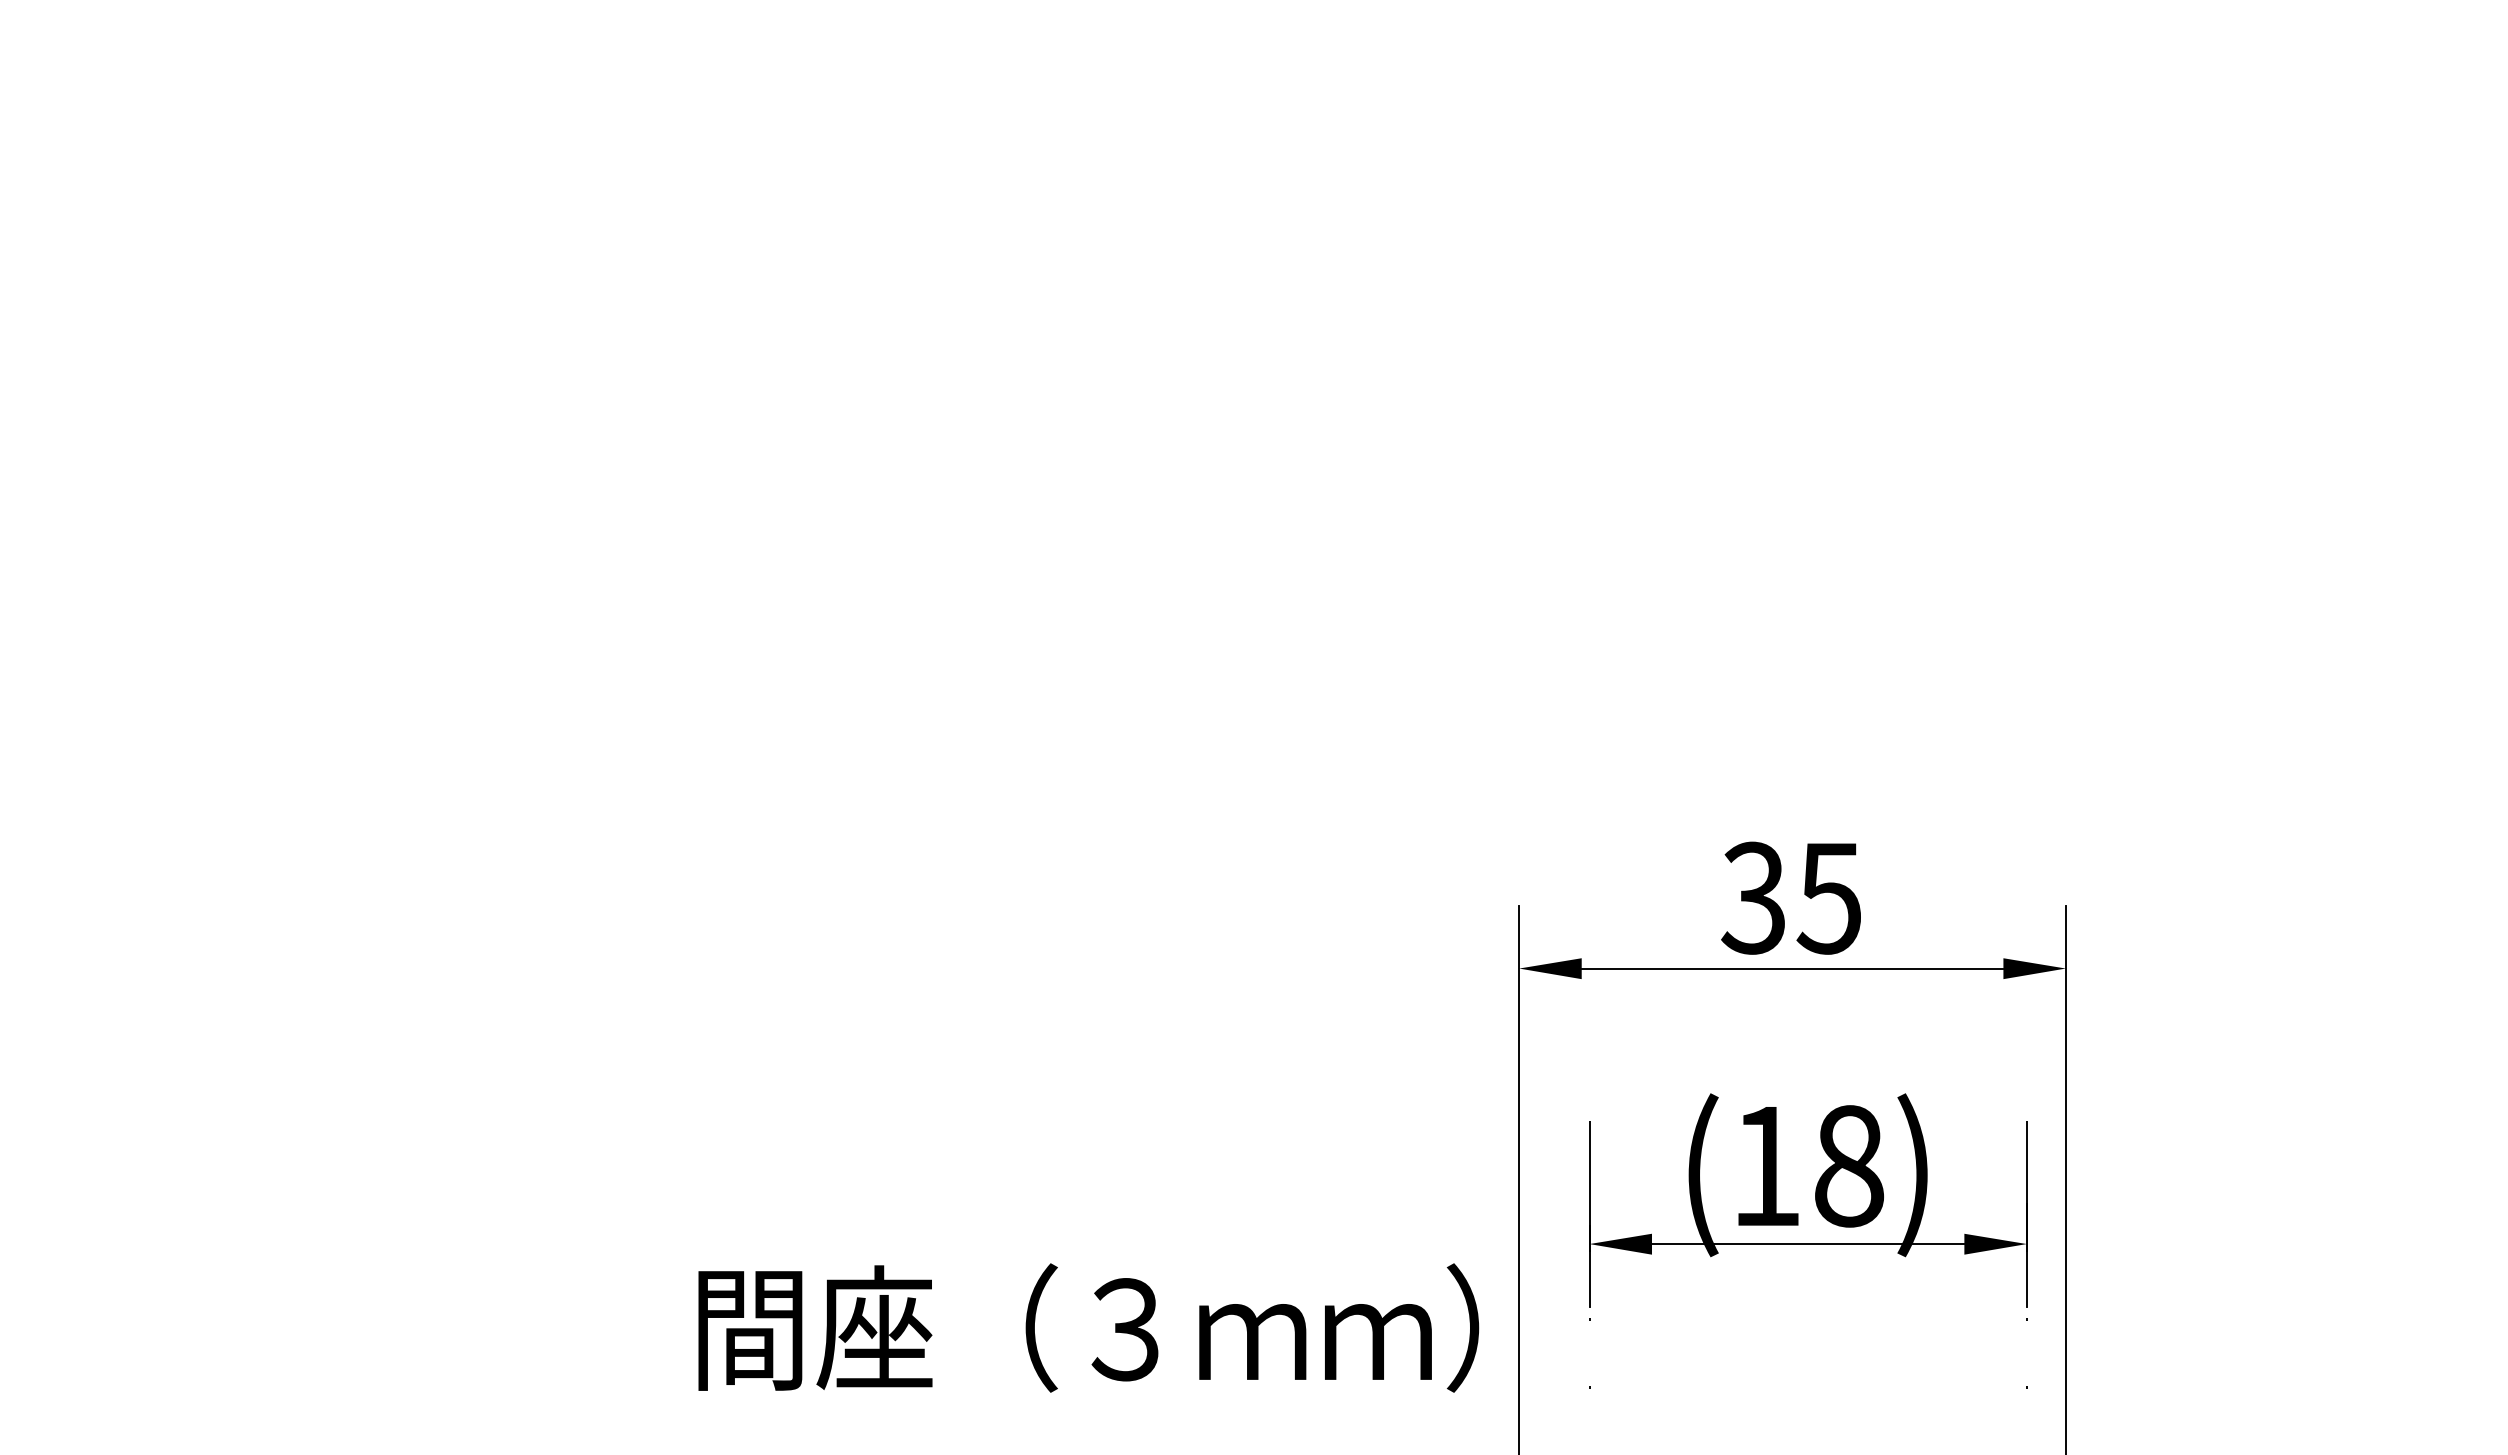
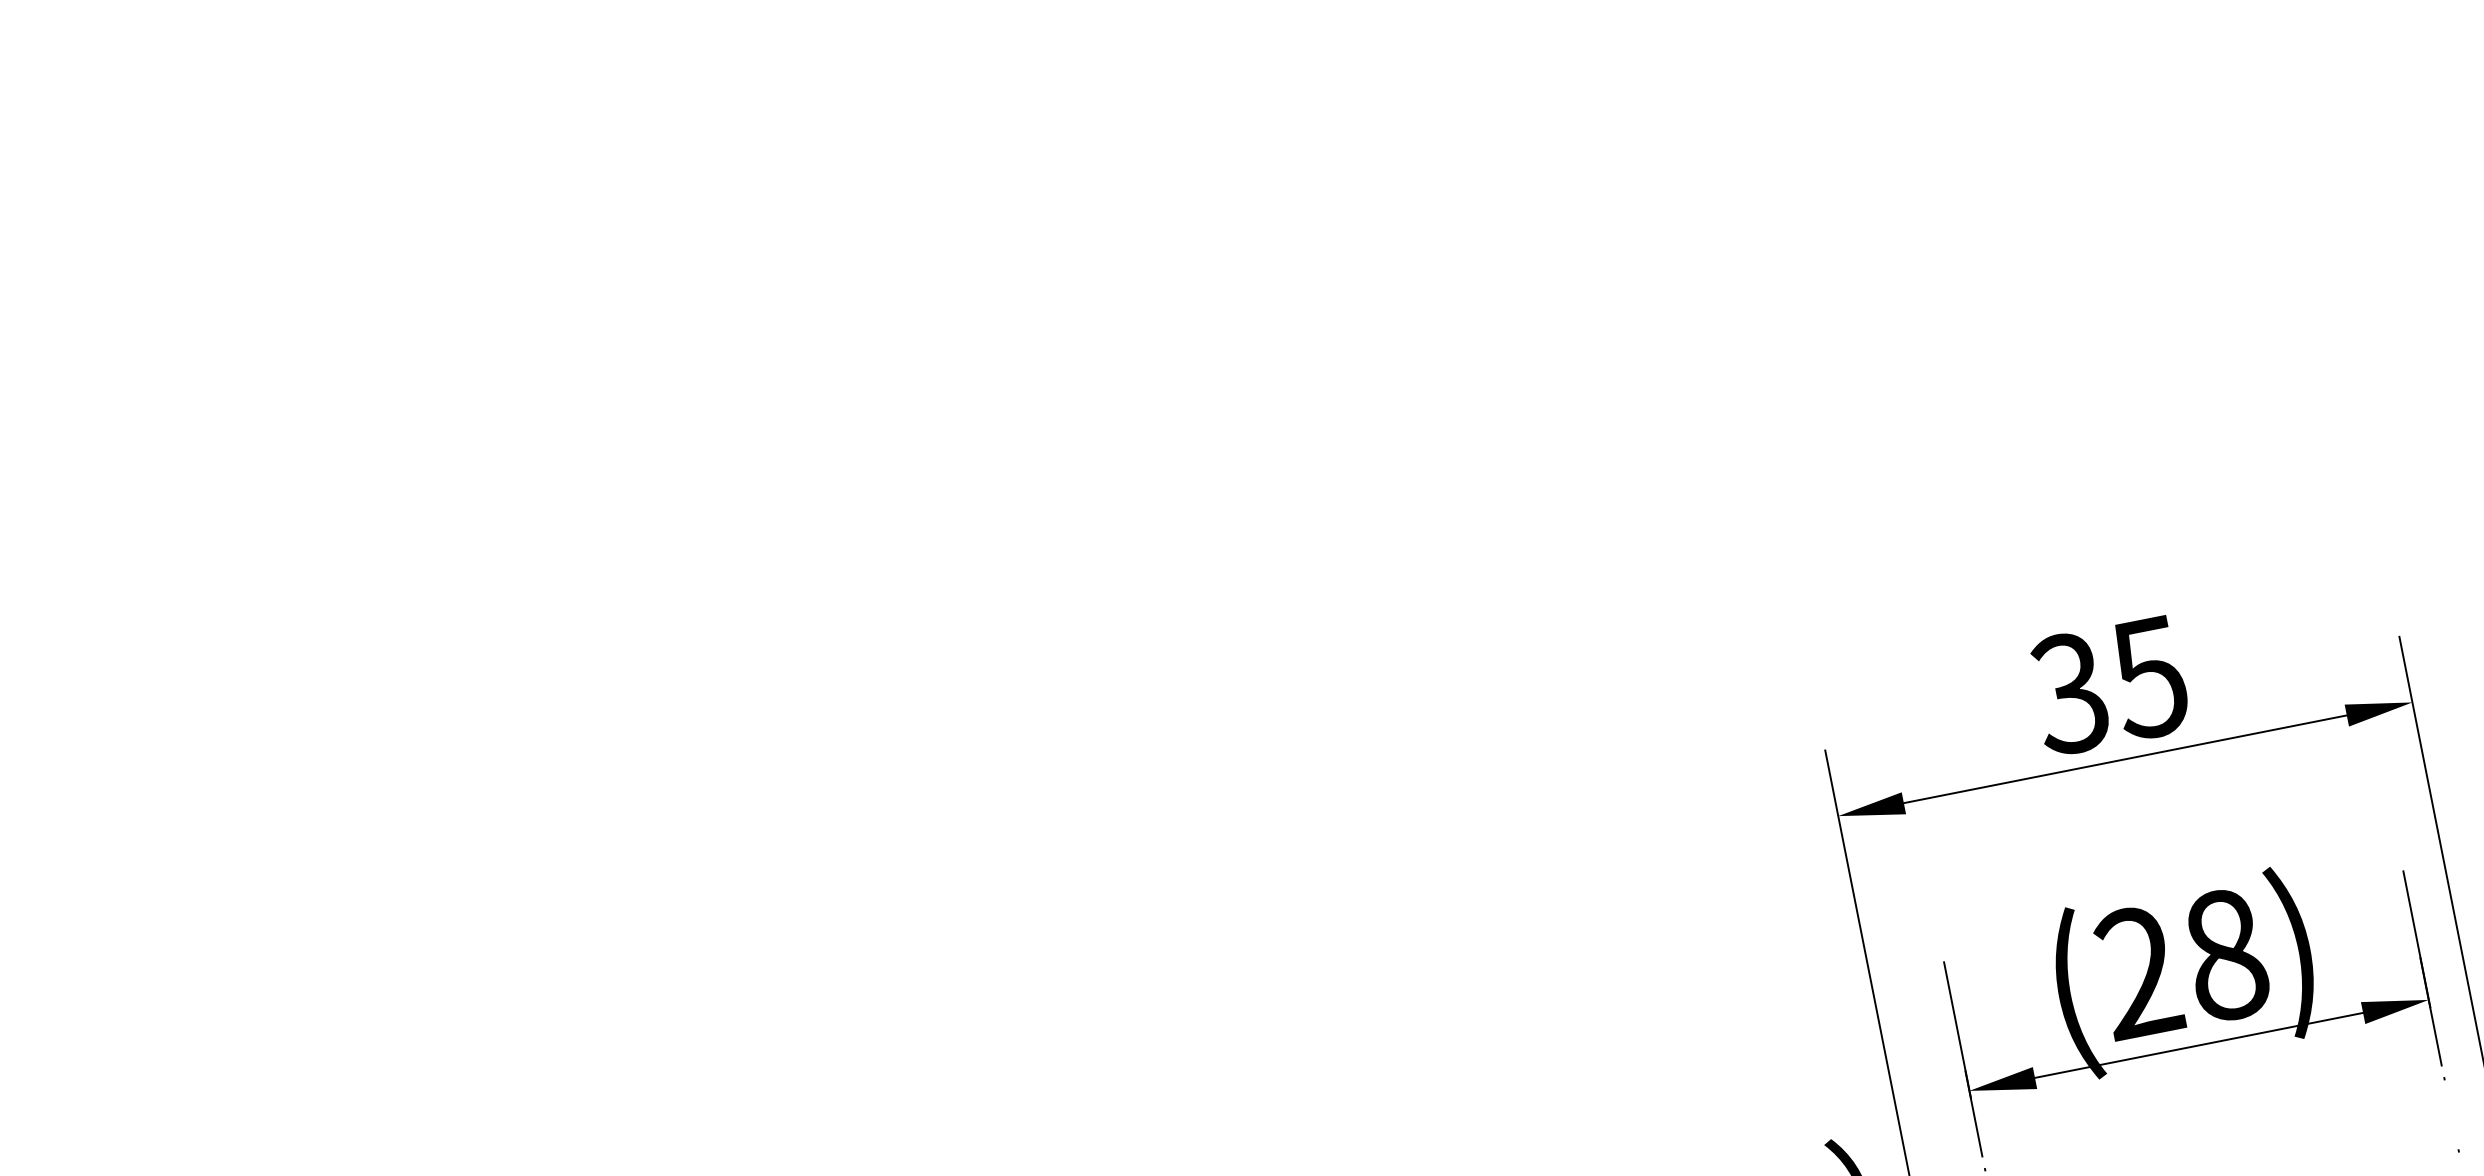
text: (1765, 1164) -> (2137, 970), (18) -> (28)

